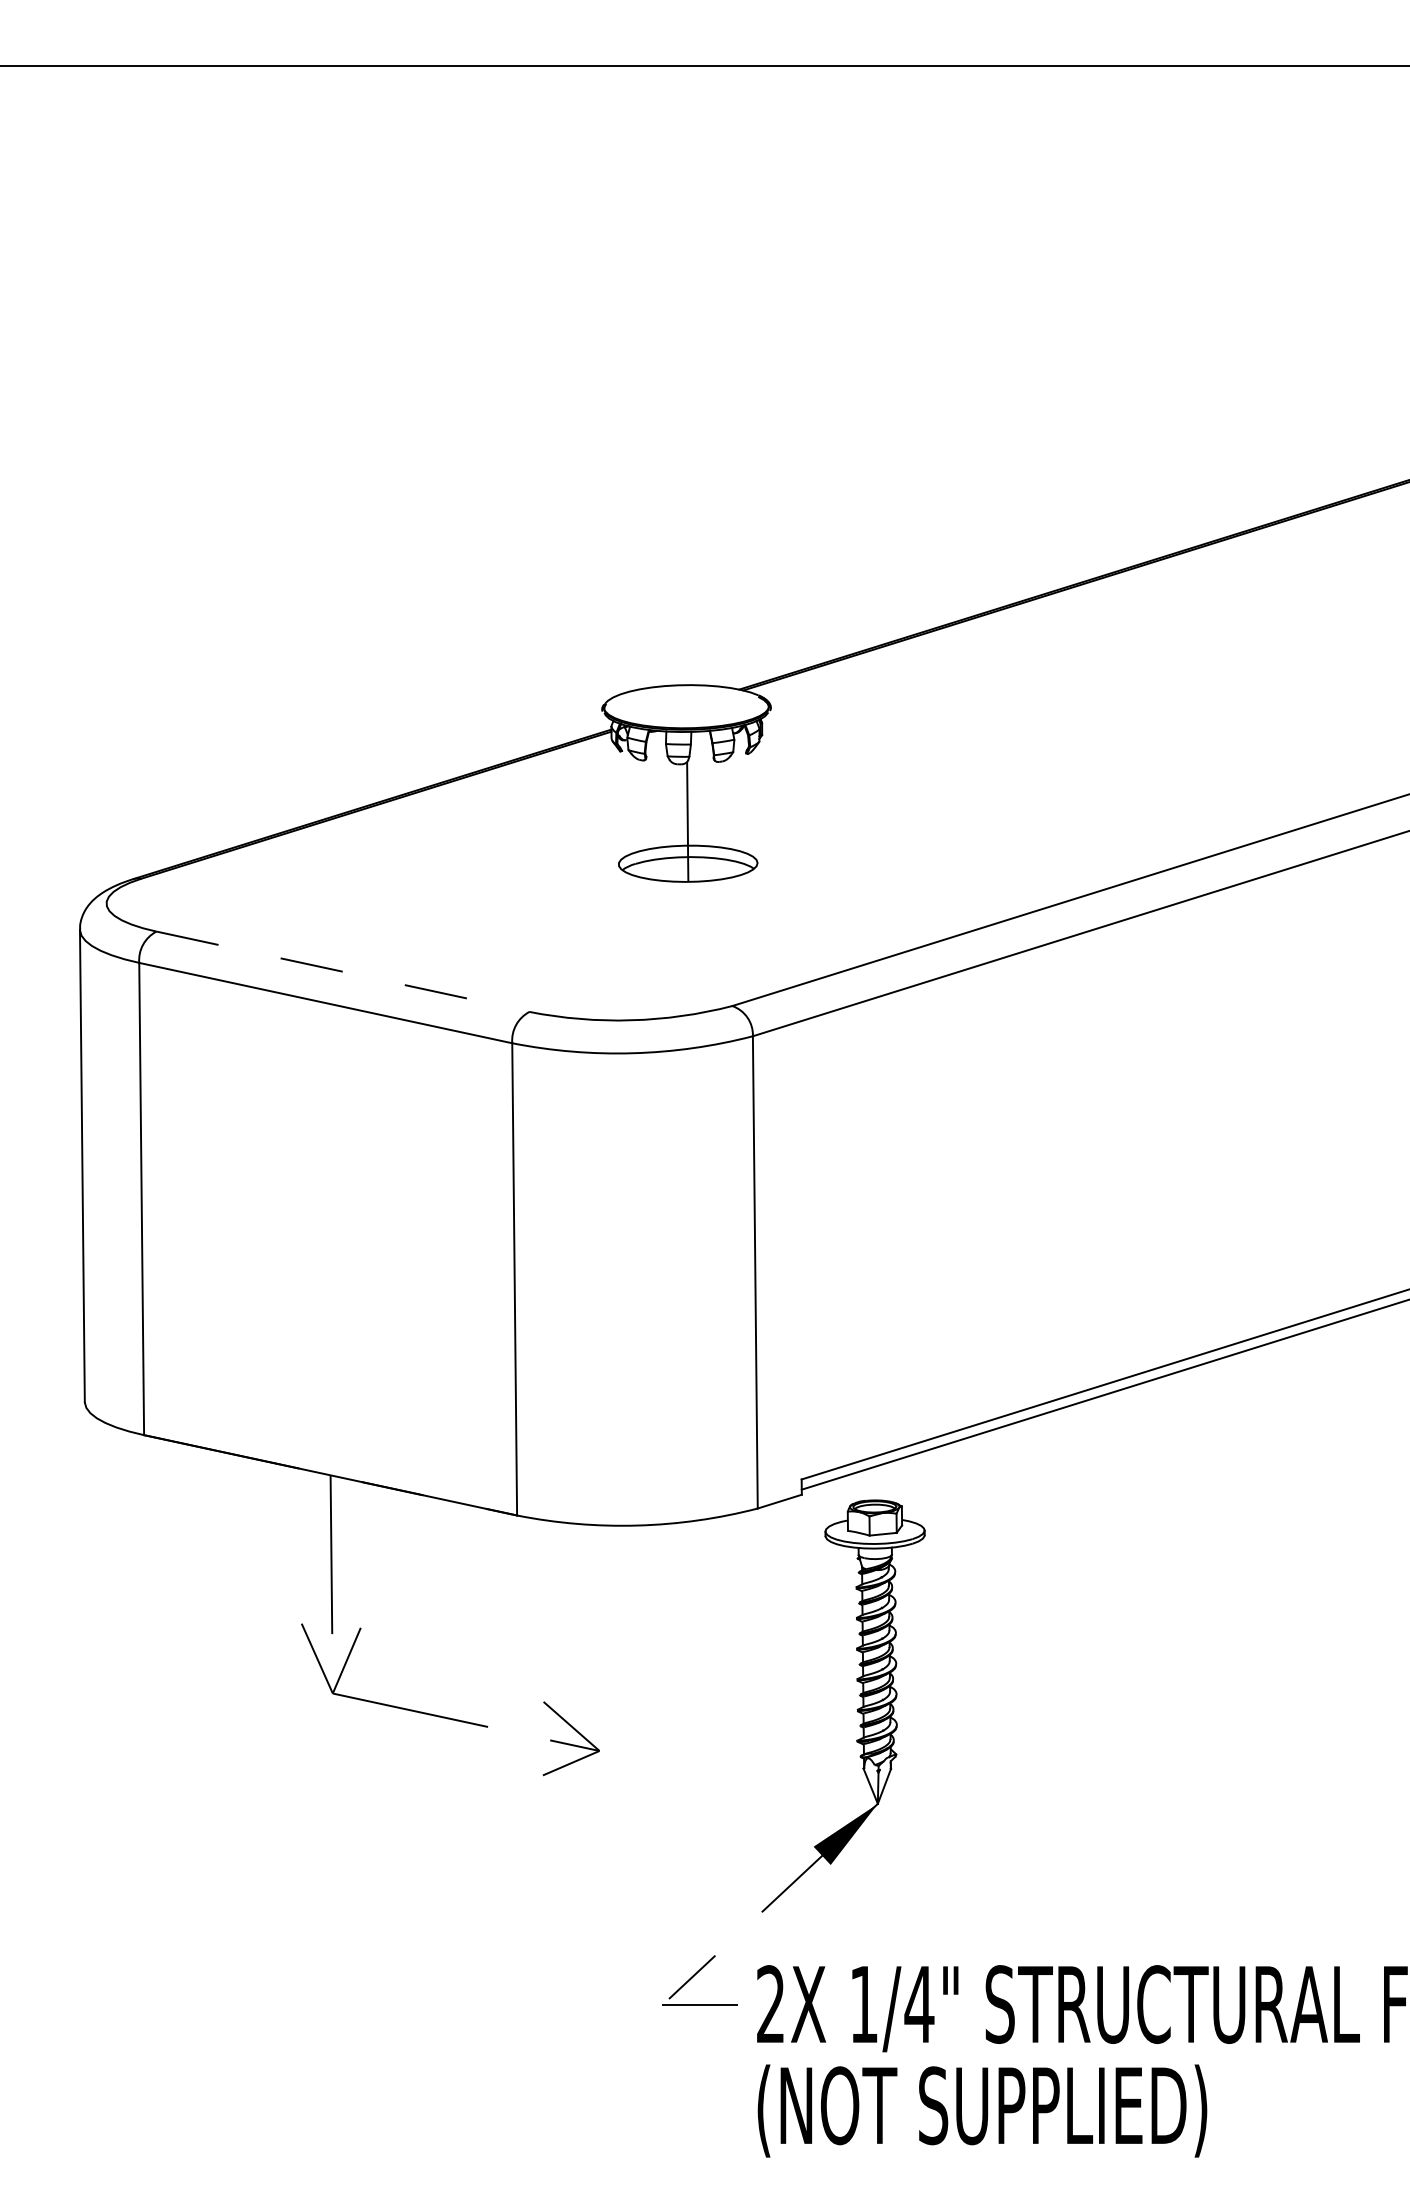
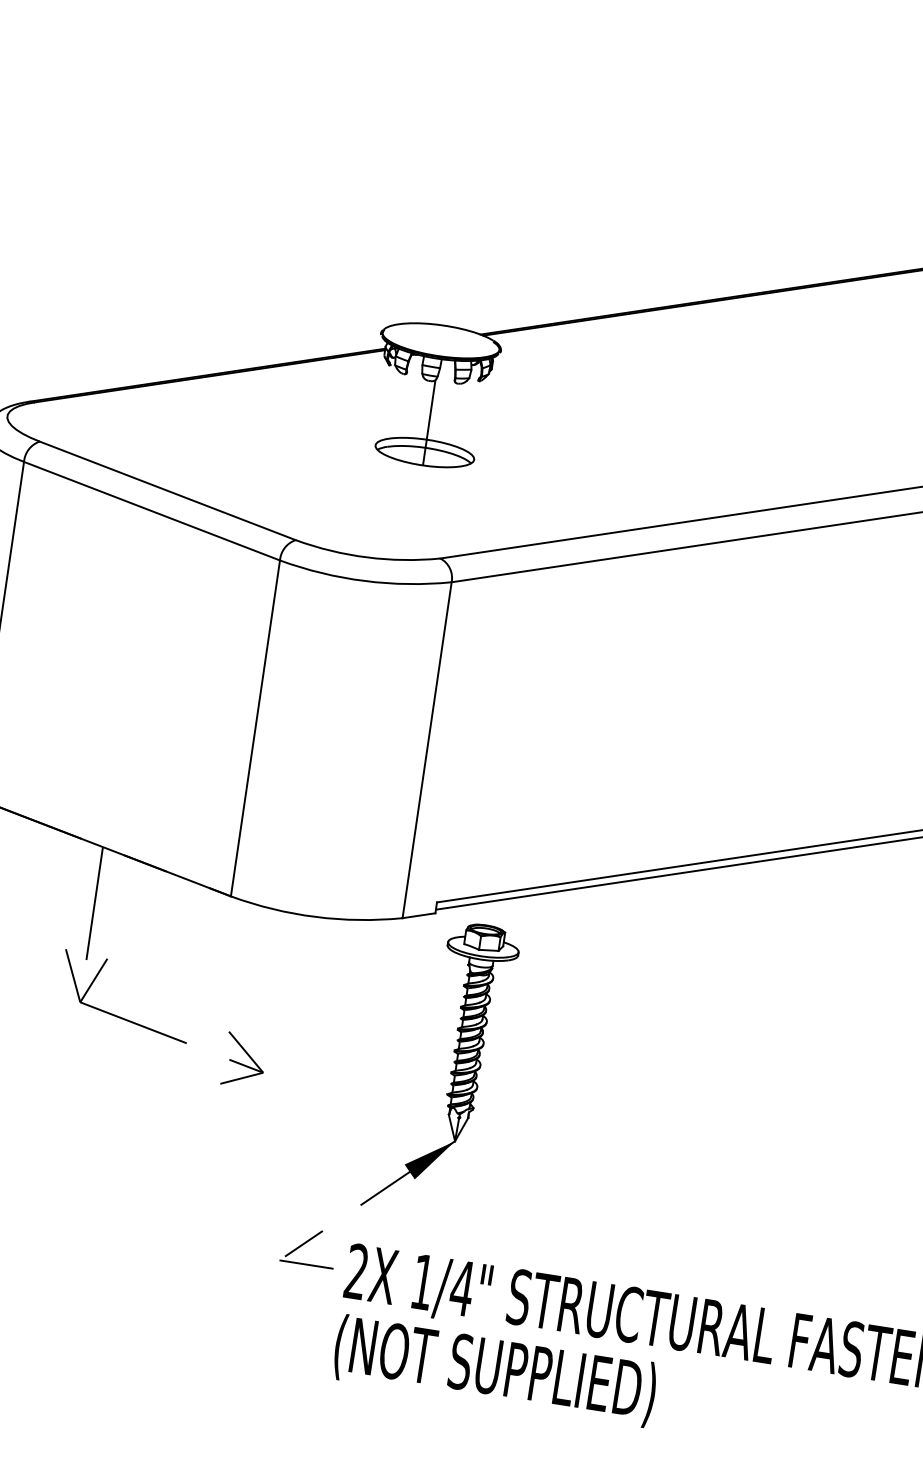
line: (342, 971) -> (167, 490), dashed -> solid

